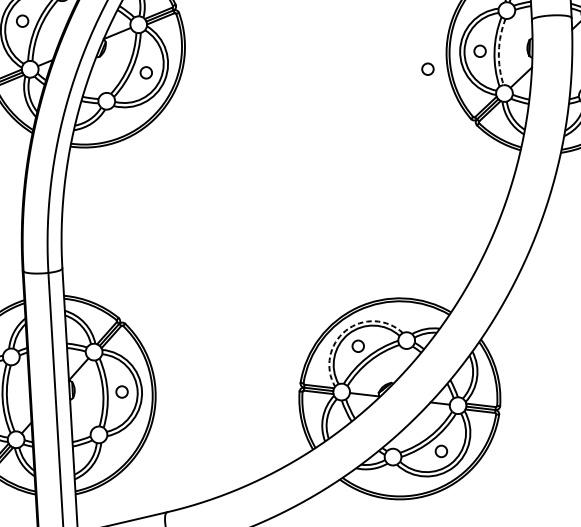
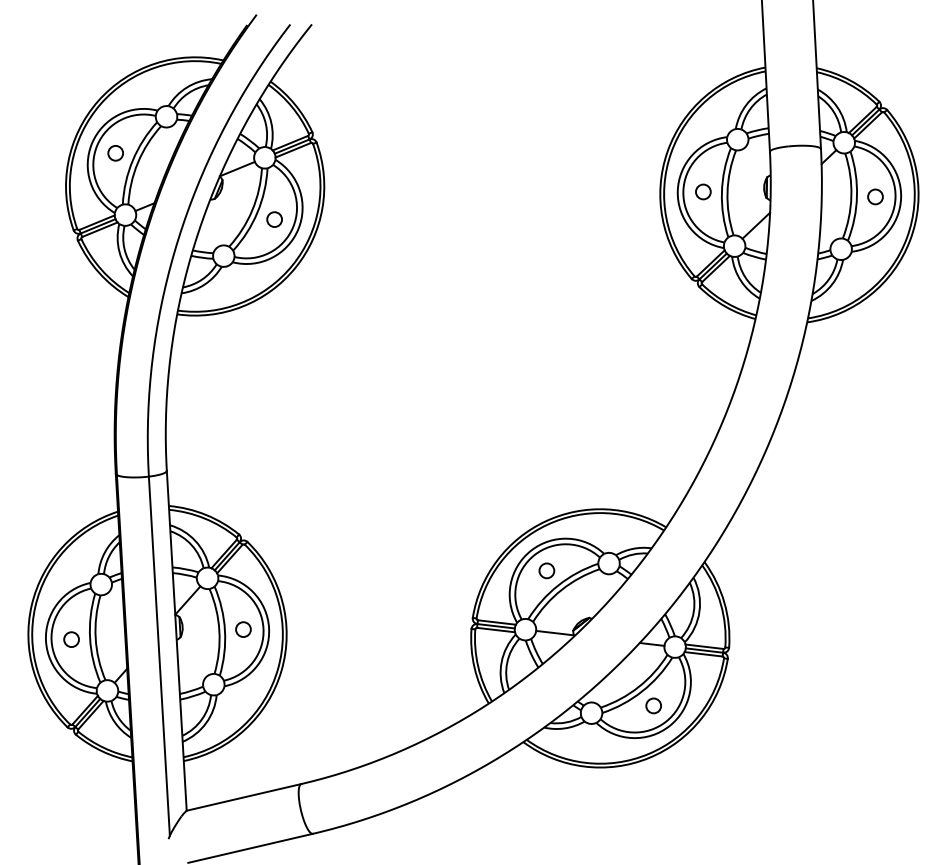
arc: (498, 51) -> (727, 192), dashed -> solid
circle: (428, 68) -> (636, 214), removed
arc: (346, 330) -> (531, 550), dashed -> solid

